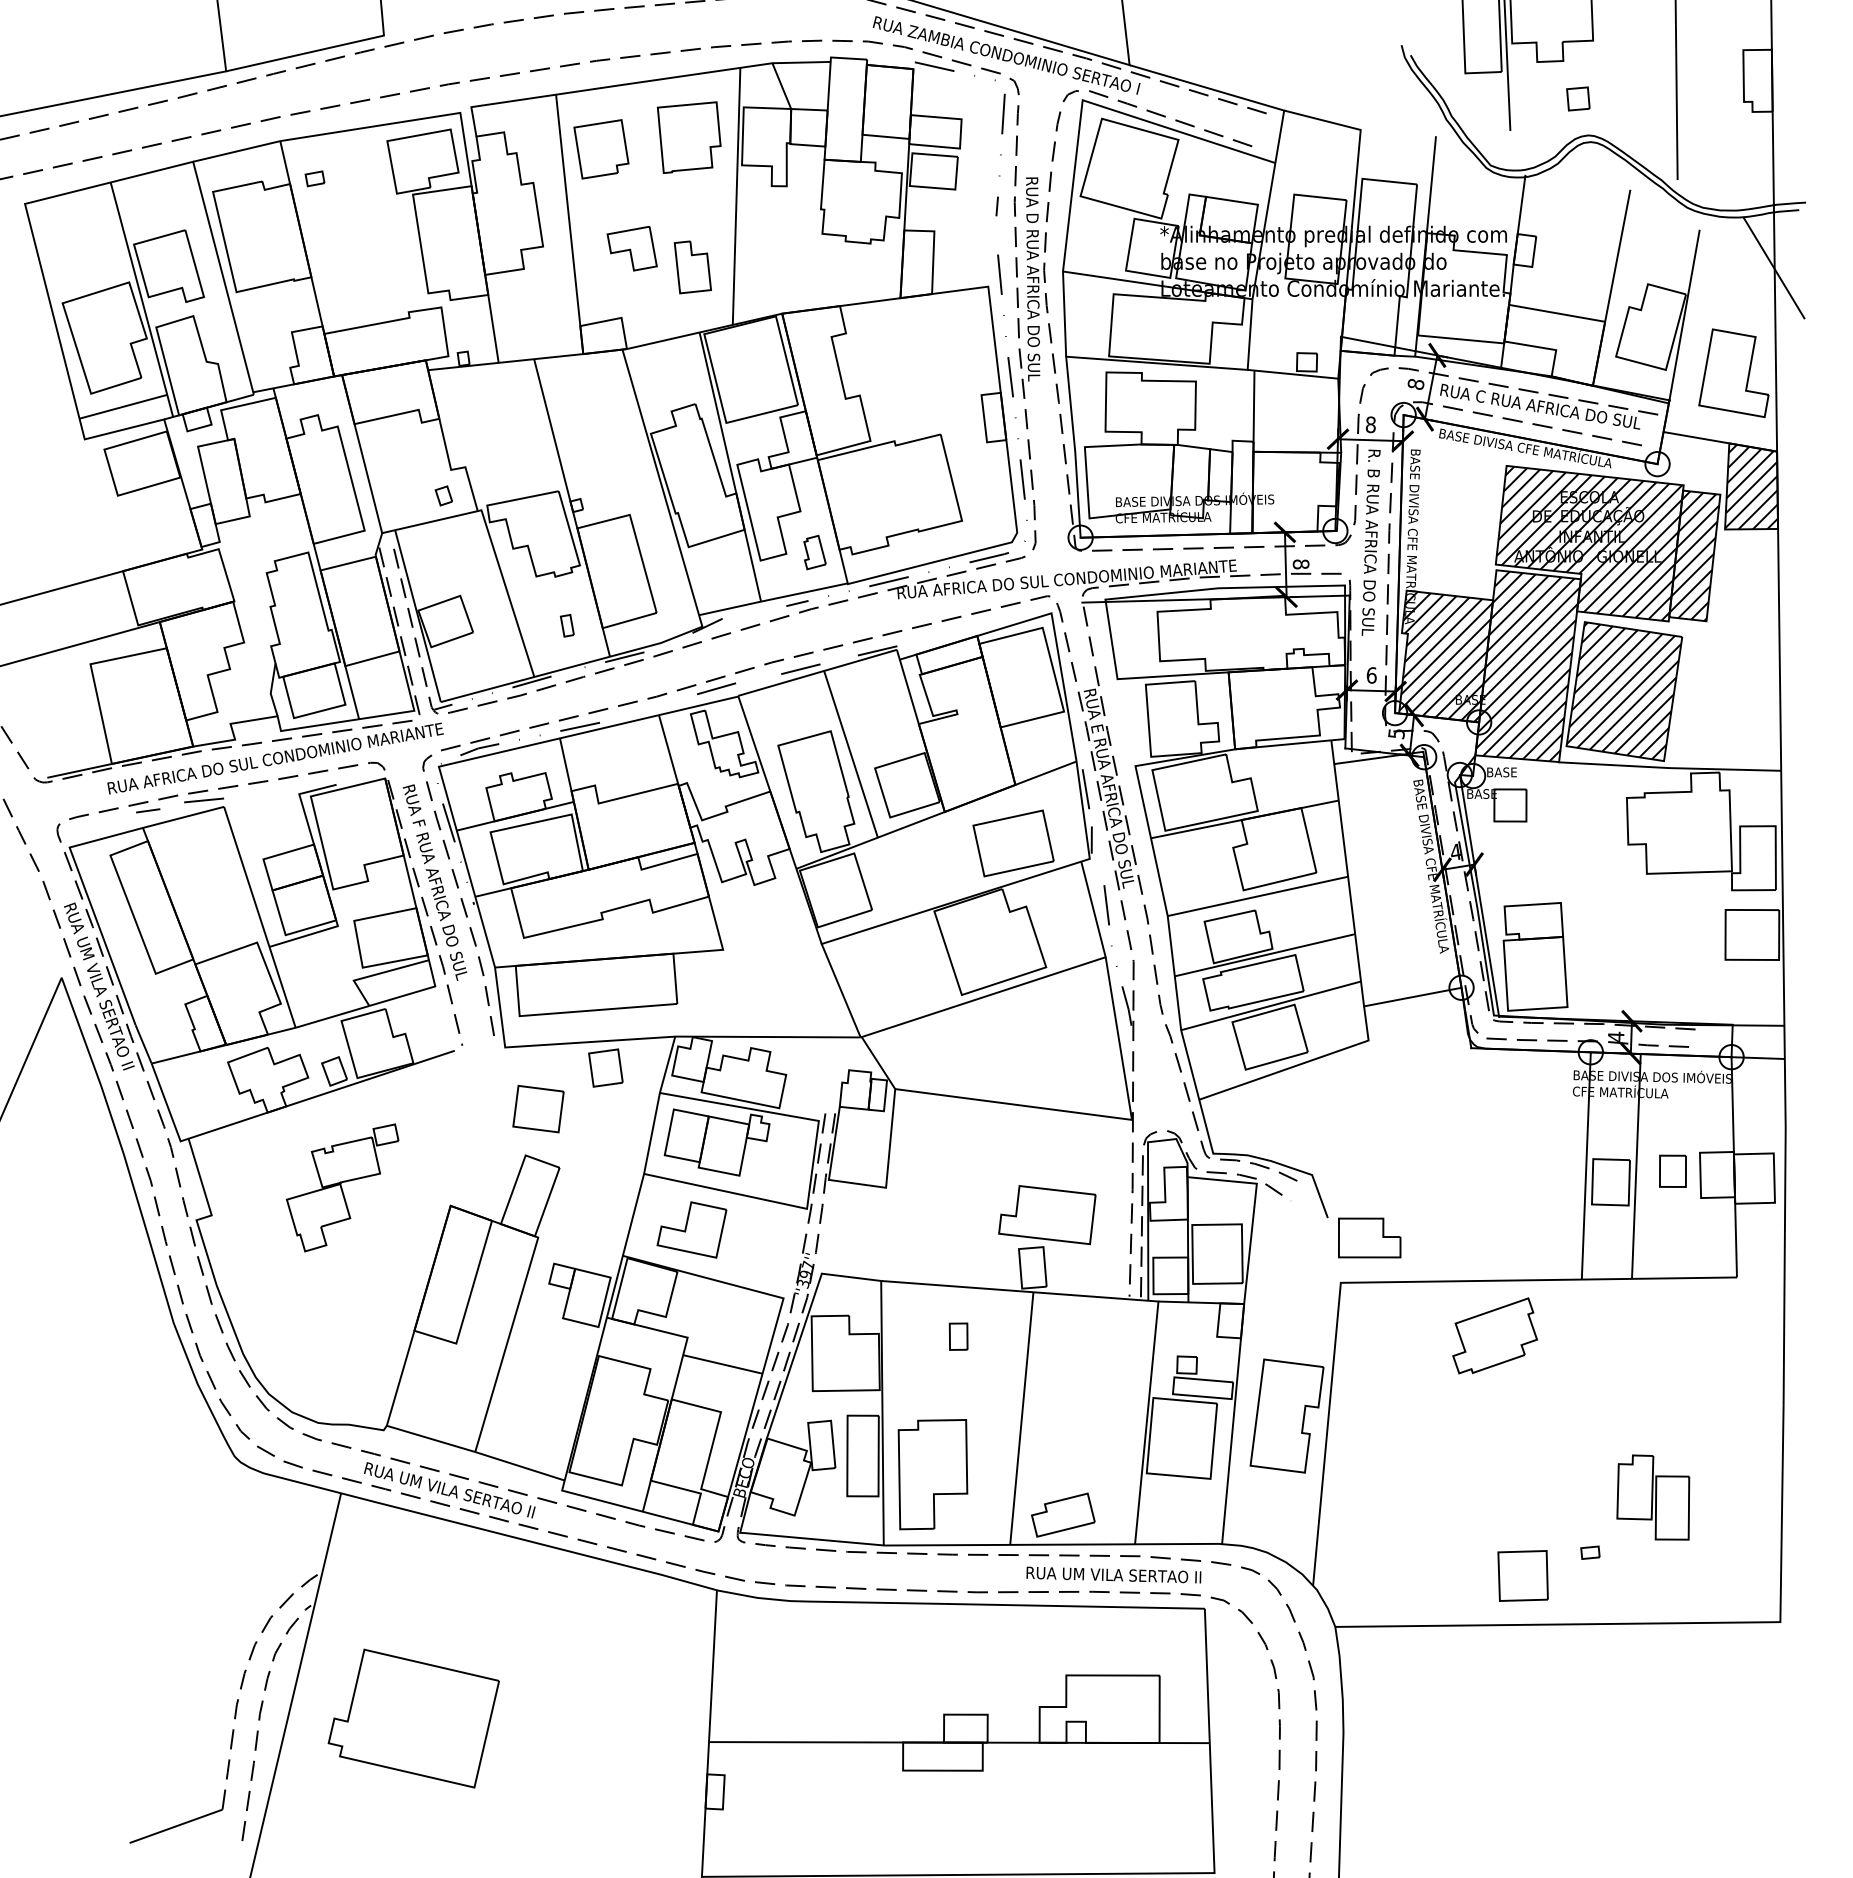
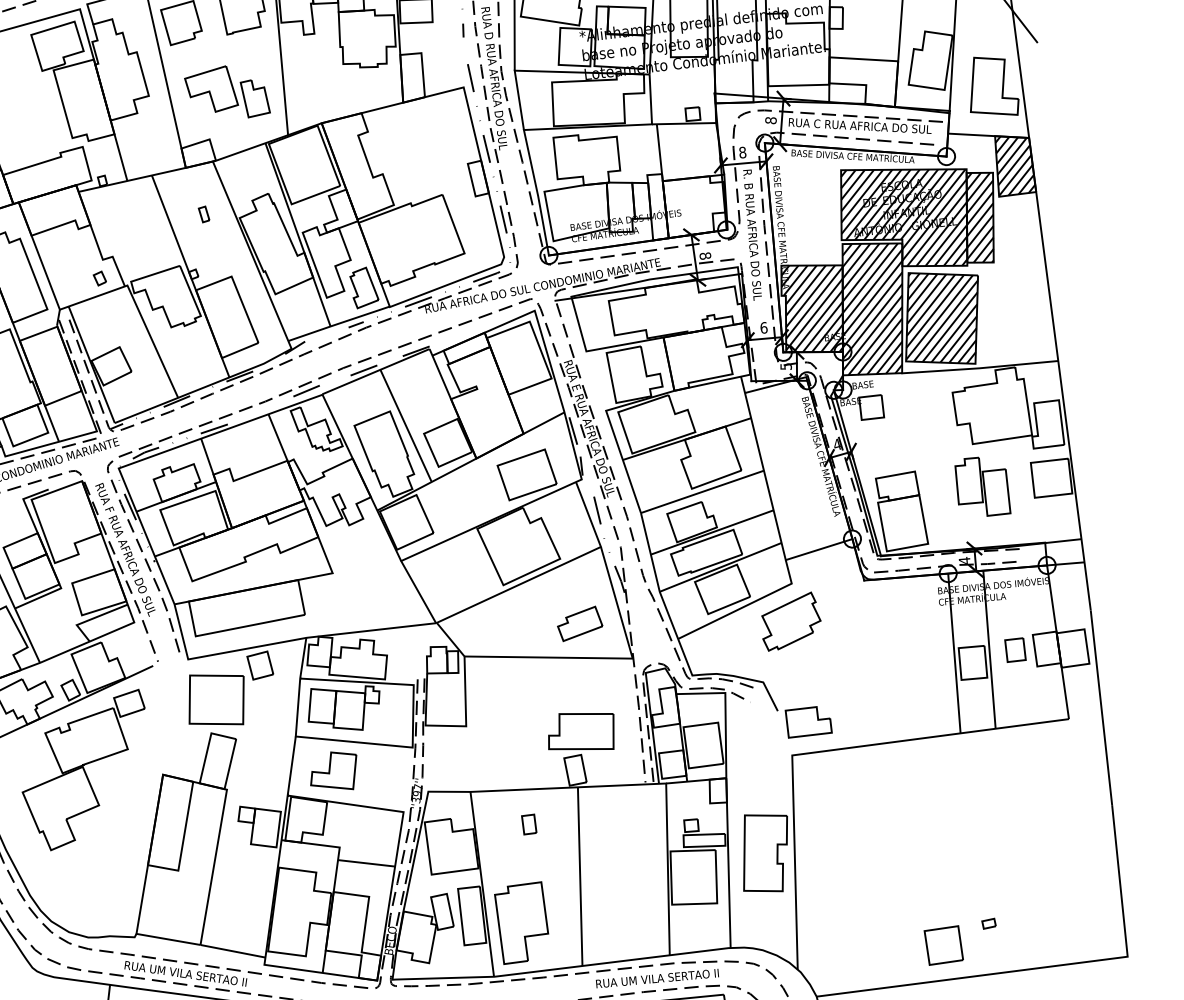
part: (632, 248) -> (211, 89), size x1.43
part: (814, 552) -> (363, 287), size x1.67
part: (566, 625) -> (203, 214), moved
part: (538, 1108) -> (216, 699), size x1.67
part: (342, 1187) -> (85, 770), size x1.67
part: (1494, 1335) -> (790, 621), moved
part: (1653, 1497) -> (982, 486), moved
part: (1063, 1514) -> (580, 623), moved

